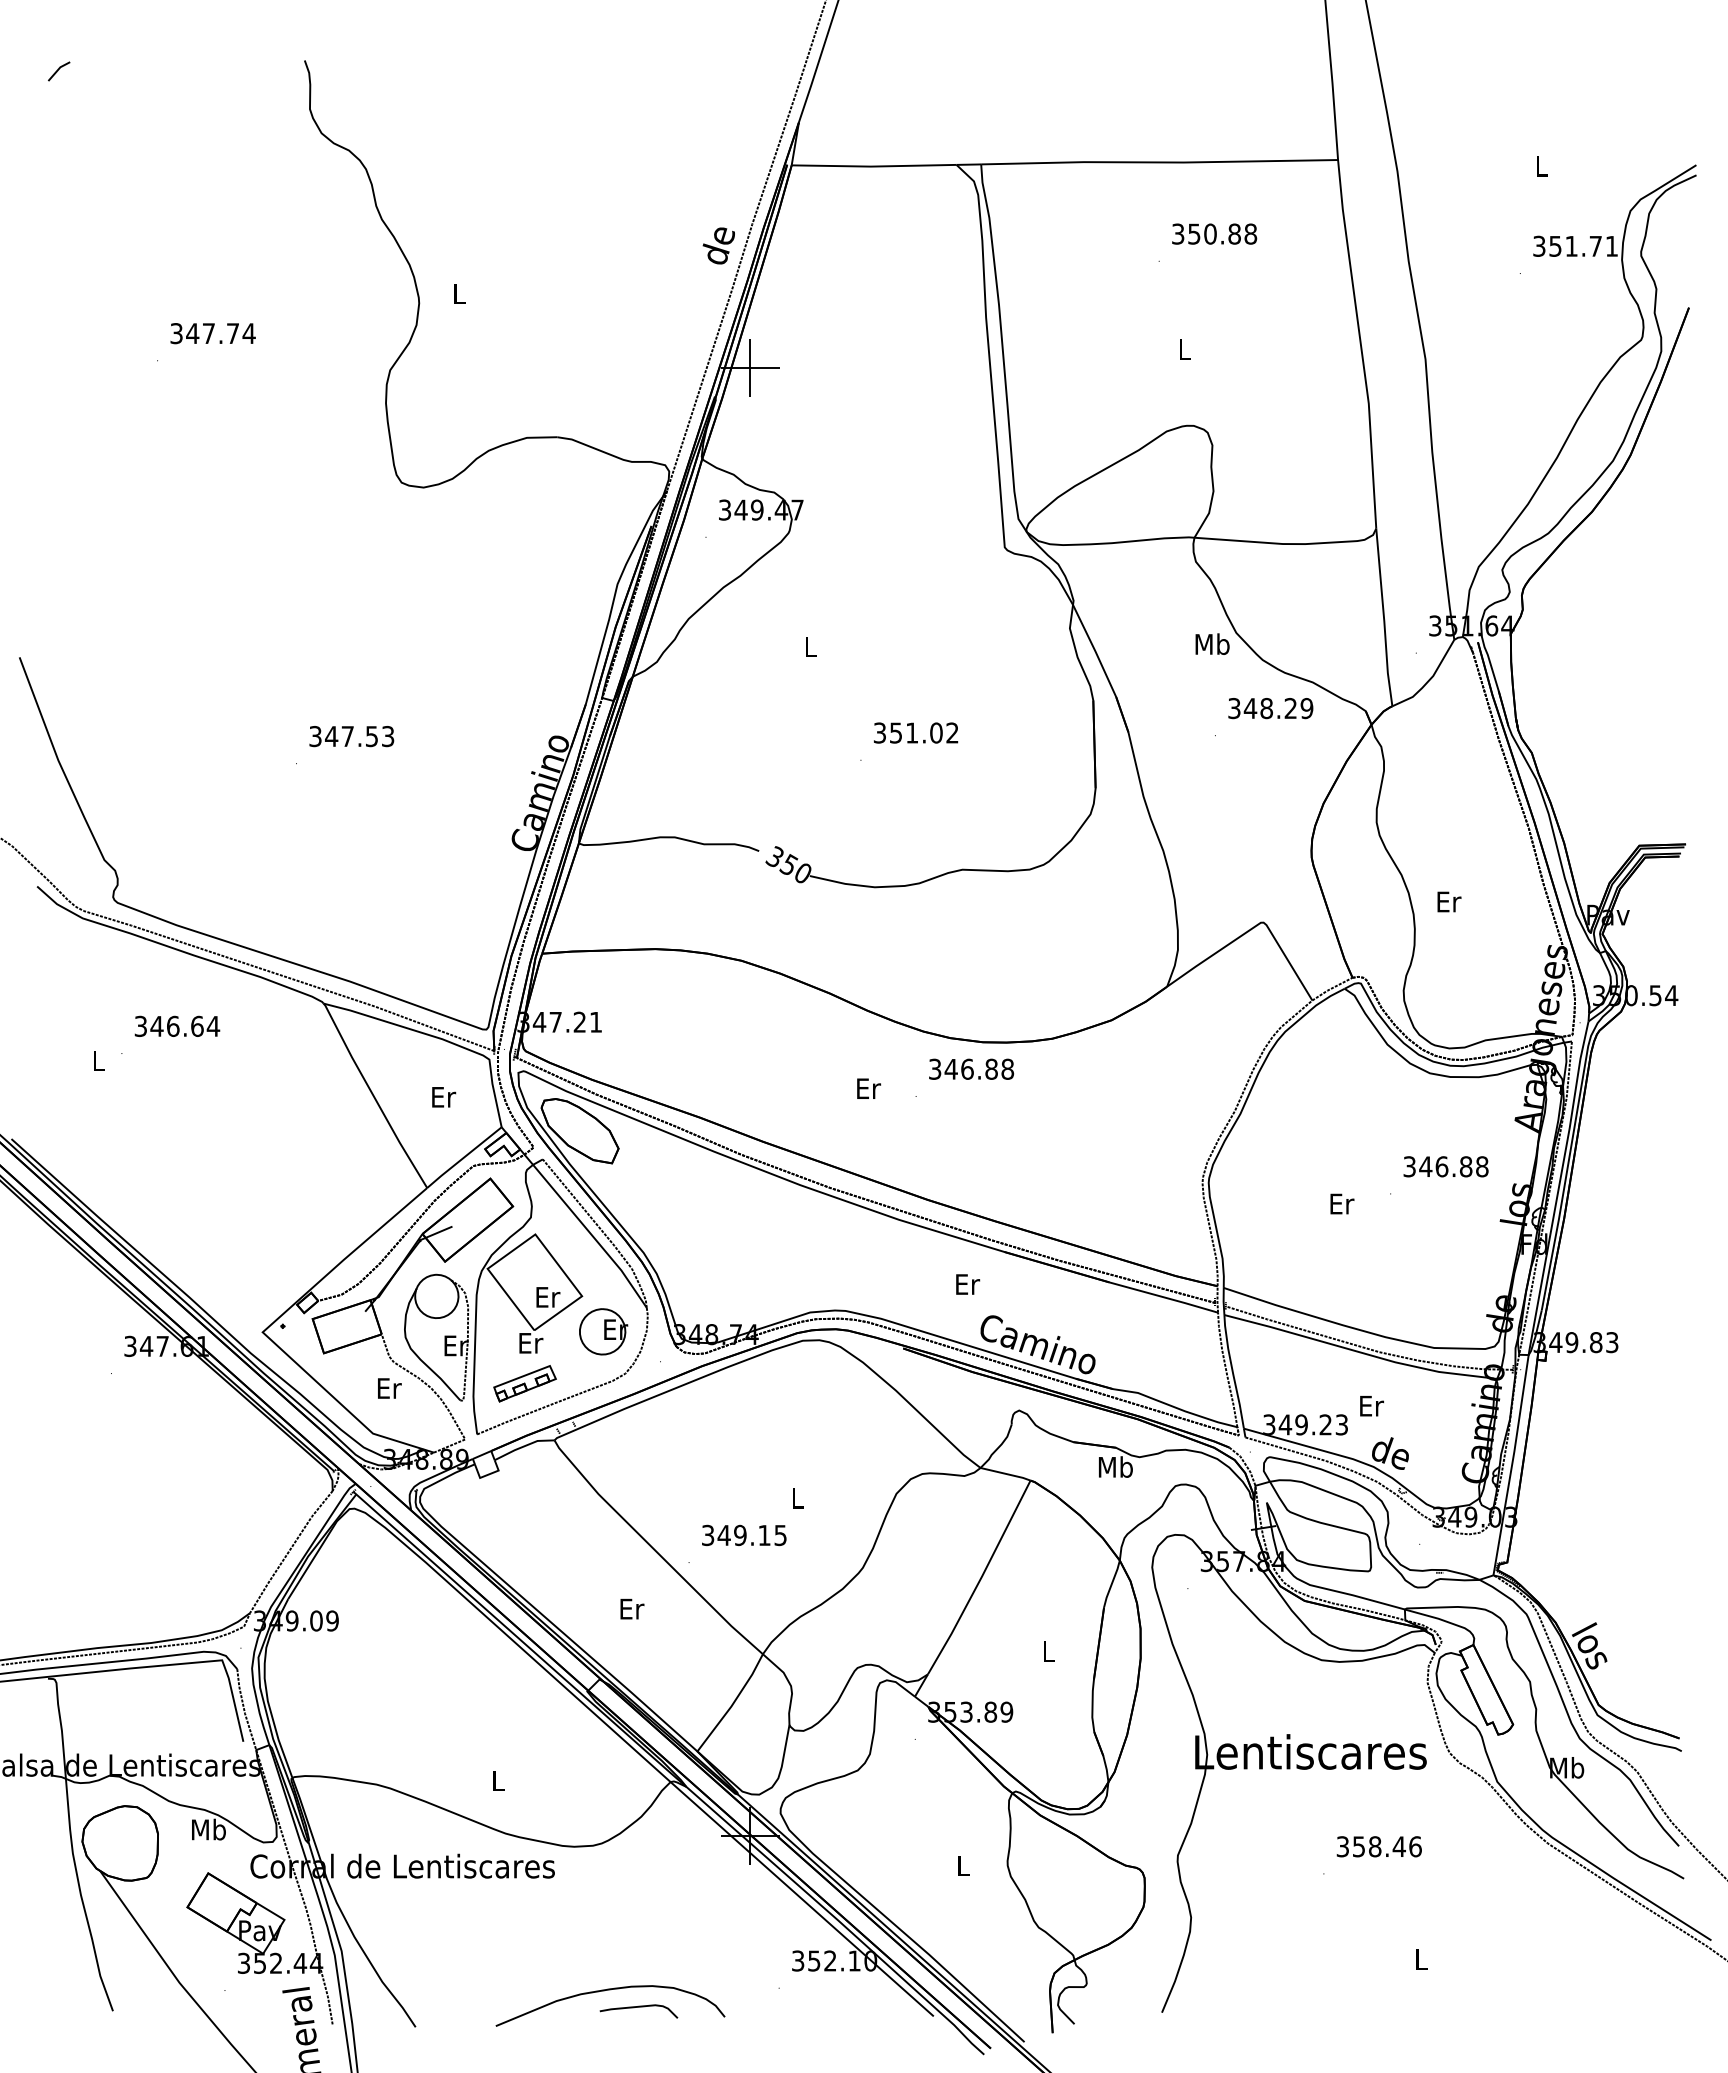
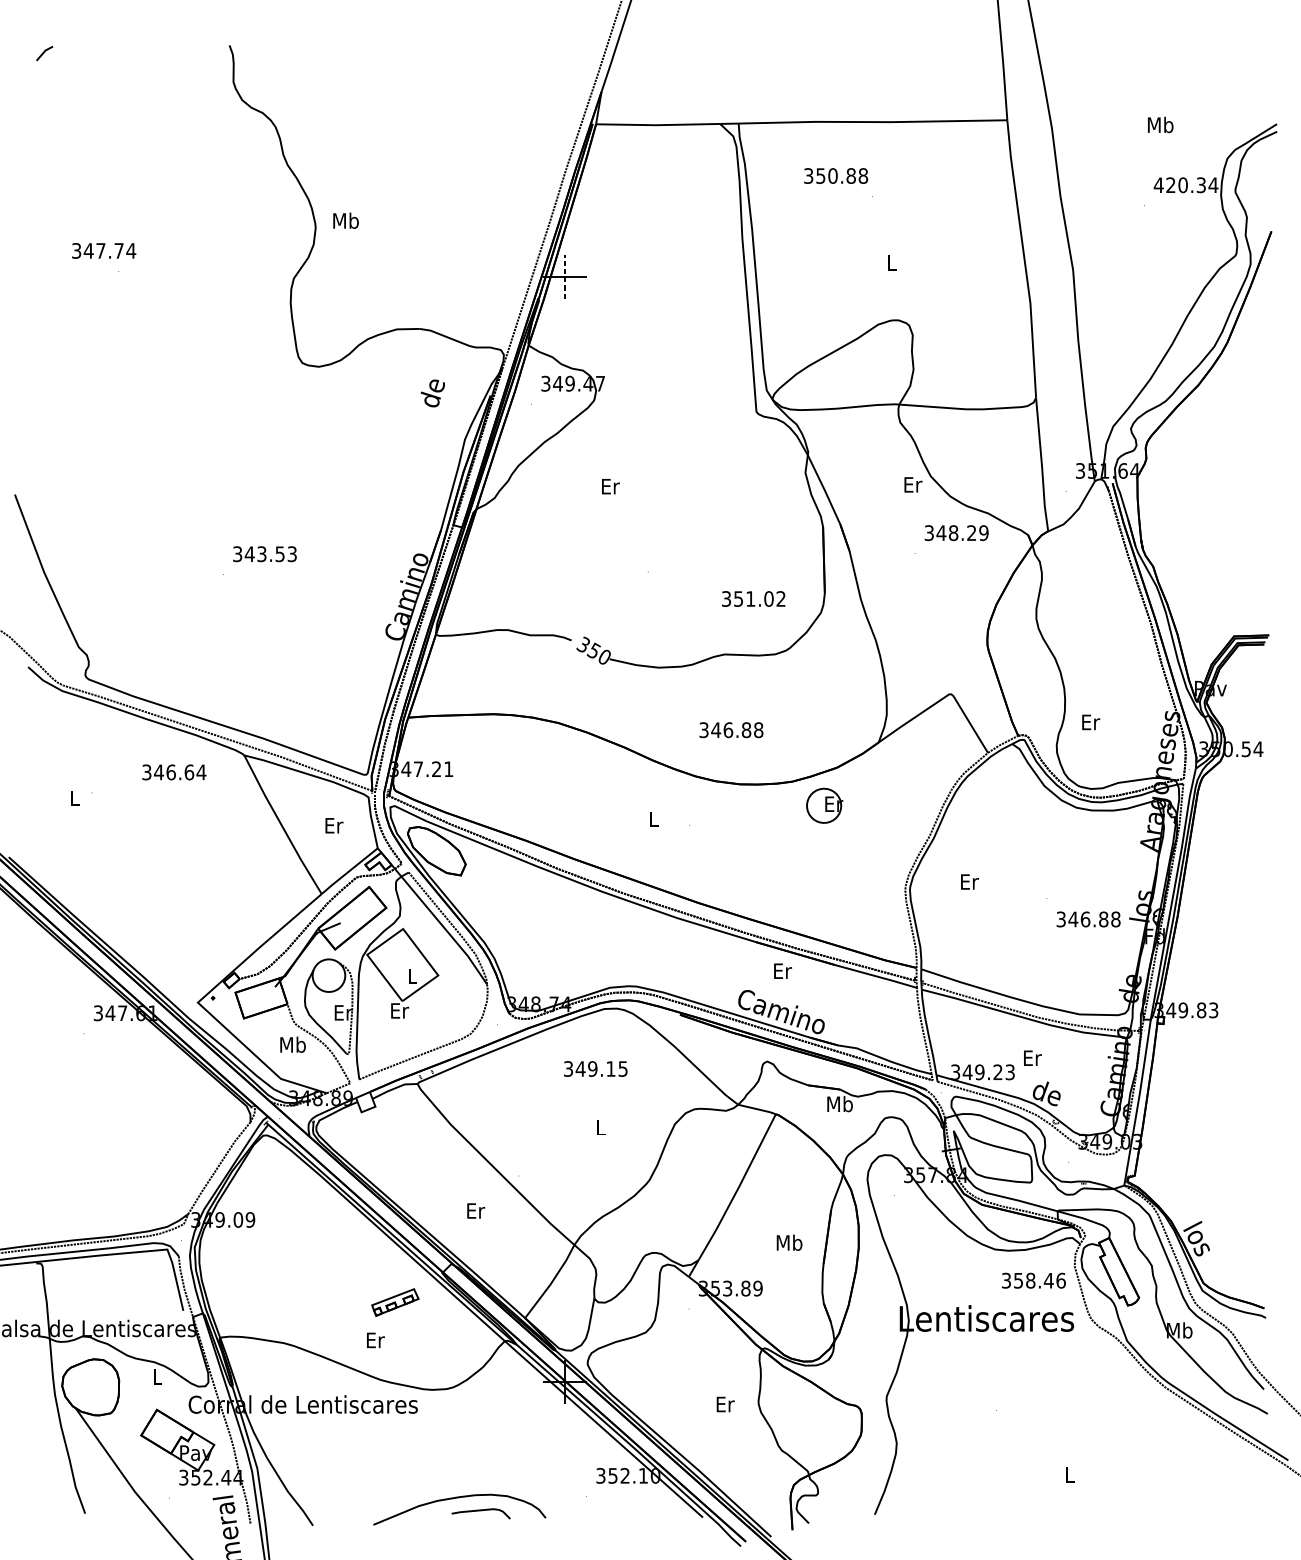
text: (1541, 166) -> (1160, 125), L -> Mb
text: (1214, 233) -> (836, 175), moved
text: (718, 245) -> (432, 393), moved
text: (1575, 245) -> (1186, 184), 351.71 -> 420.34
text: (459, 293) -> (346, 220), L -> Mb
text: (212, 333) -> (103, 250), moved
line: (750, 367) -> (565, 276), solid -> dashed
text: (1212, 643) -> (912, 484), Mb -> Er
text: (811, 646) -> (610, 486), L -> Er
text: (916, 732) -> (753, 598), moved
text: (347, 736) -> (261, 554), 347.53 -> 343.53
text: (1449, 901) -> (1091, 722), moved
text: (177, 1025) -> (174, 771), moved
text: (971, 1068) -> (731, 729), moved
text: (869, 1088) -> (654, 819), Er -> L
text: (1445, 1166) -> (1088, 919), moved
text: (1342, 1203) -> (970, 881), moved
text: (968, 1284) -> (783, 971), moved
text: (548, 1297) -> (413, 976), Er -> L
part: (603, 1331) -> (824, 805), moved
part: (524, 1383) -> (394, 1302), moved
text: (389, 1388) -> (293, 1044), Er -> Mb
text: (744, 1535) -> (595, 1069), moved
text: (1048, 1651) -> (789, 1242), L -> Mb
text: (499, 1780) -> (376, 1340), L -> Er
text: (208, 1829) -> (157, 1376), Mb -> L
text: (1378, 1846) -> (1033, 1280), moved
text: (963, 1866) -> (725, 1404), L -> Er

